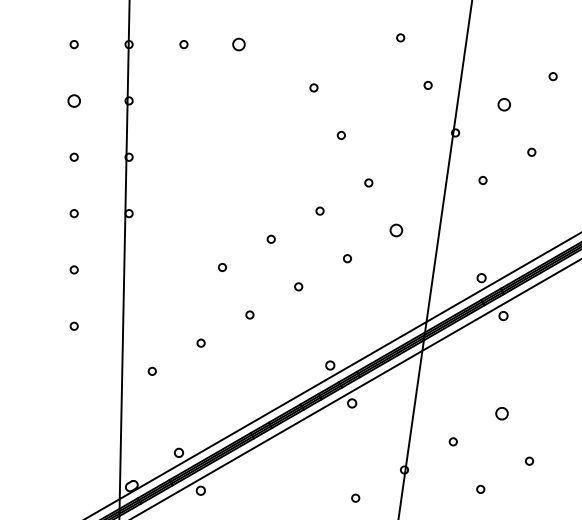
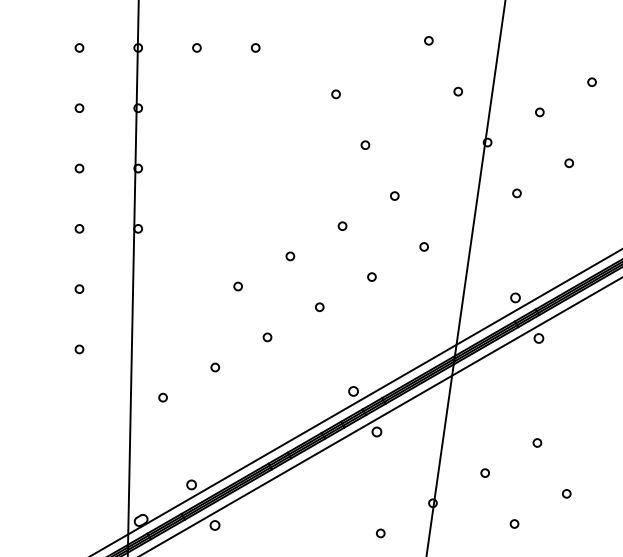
circle: (238, 44) -> (255, 47), size x0.62
circle: (74, 100) -> (79, 107), size x0.62
circle: (504, 104) -> (539, 112), size x0.62
circle: (395, 230) -> (423, 246), size x0.62
circle: (502, 413) -> (537, 442), size x0.62

